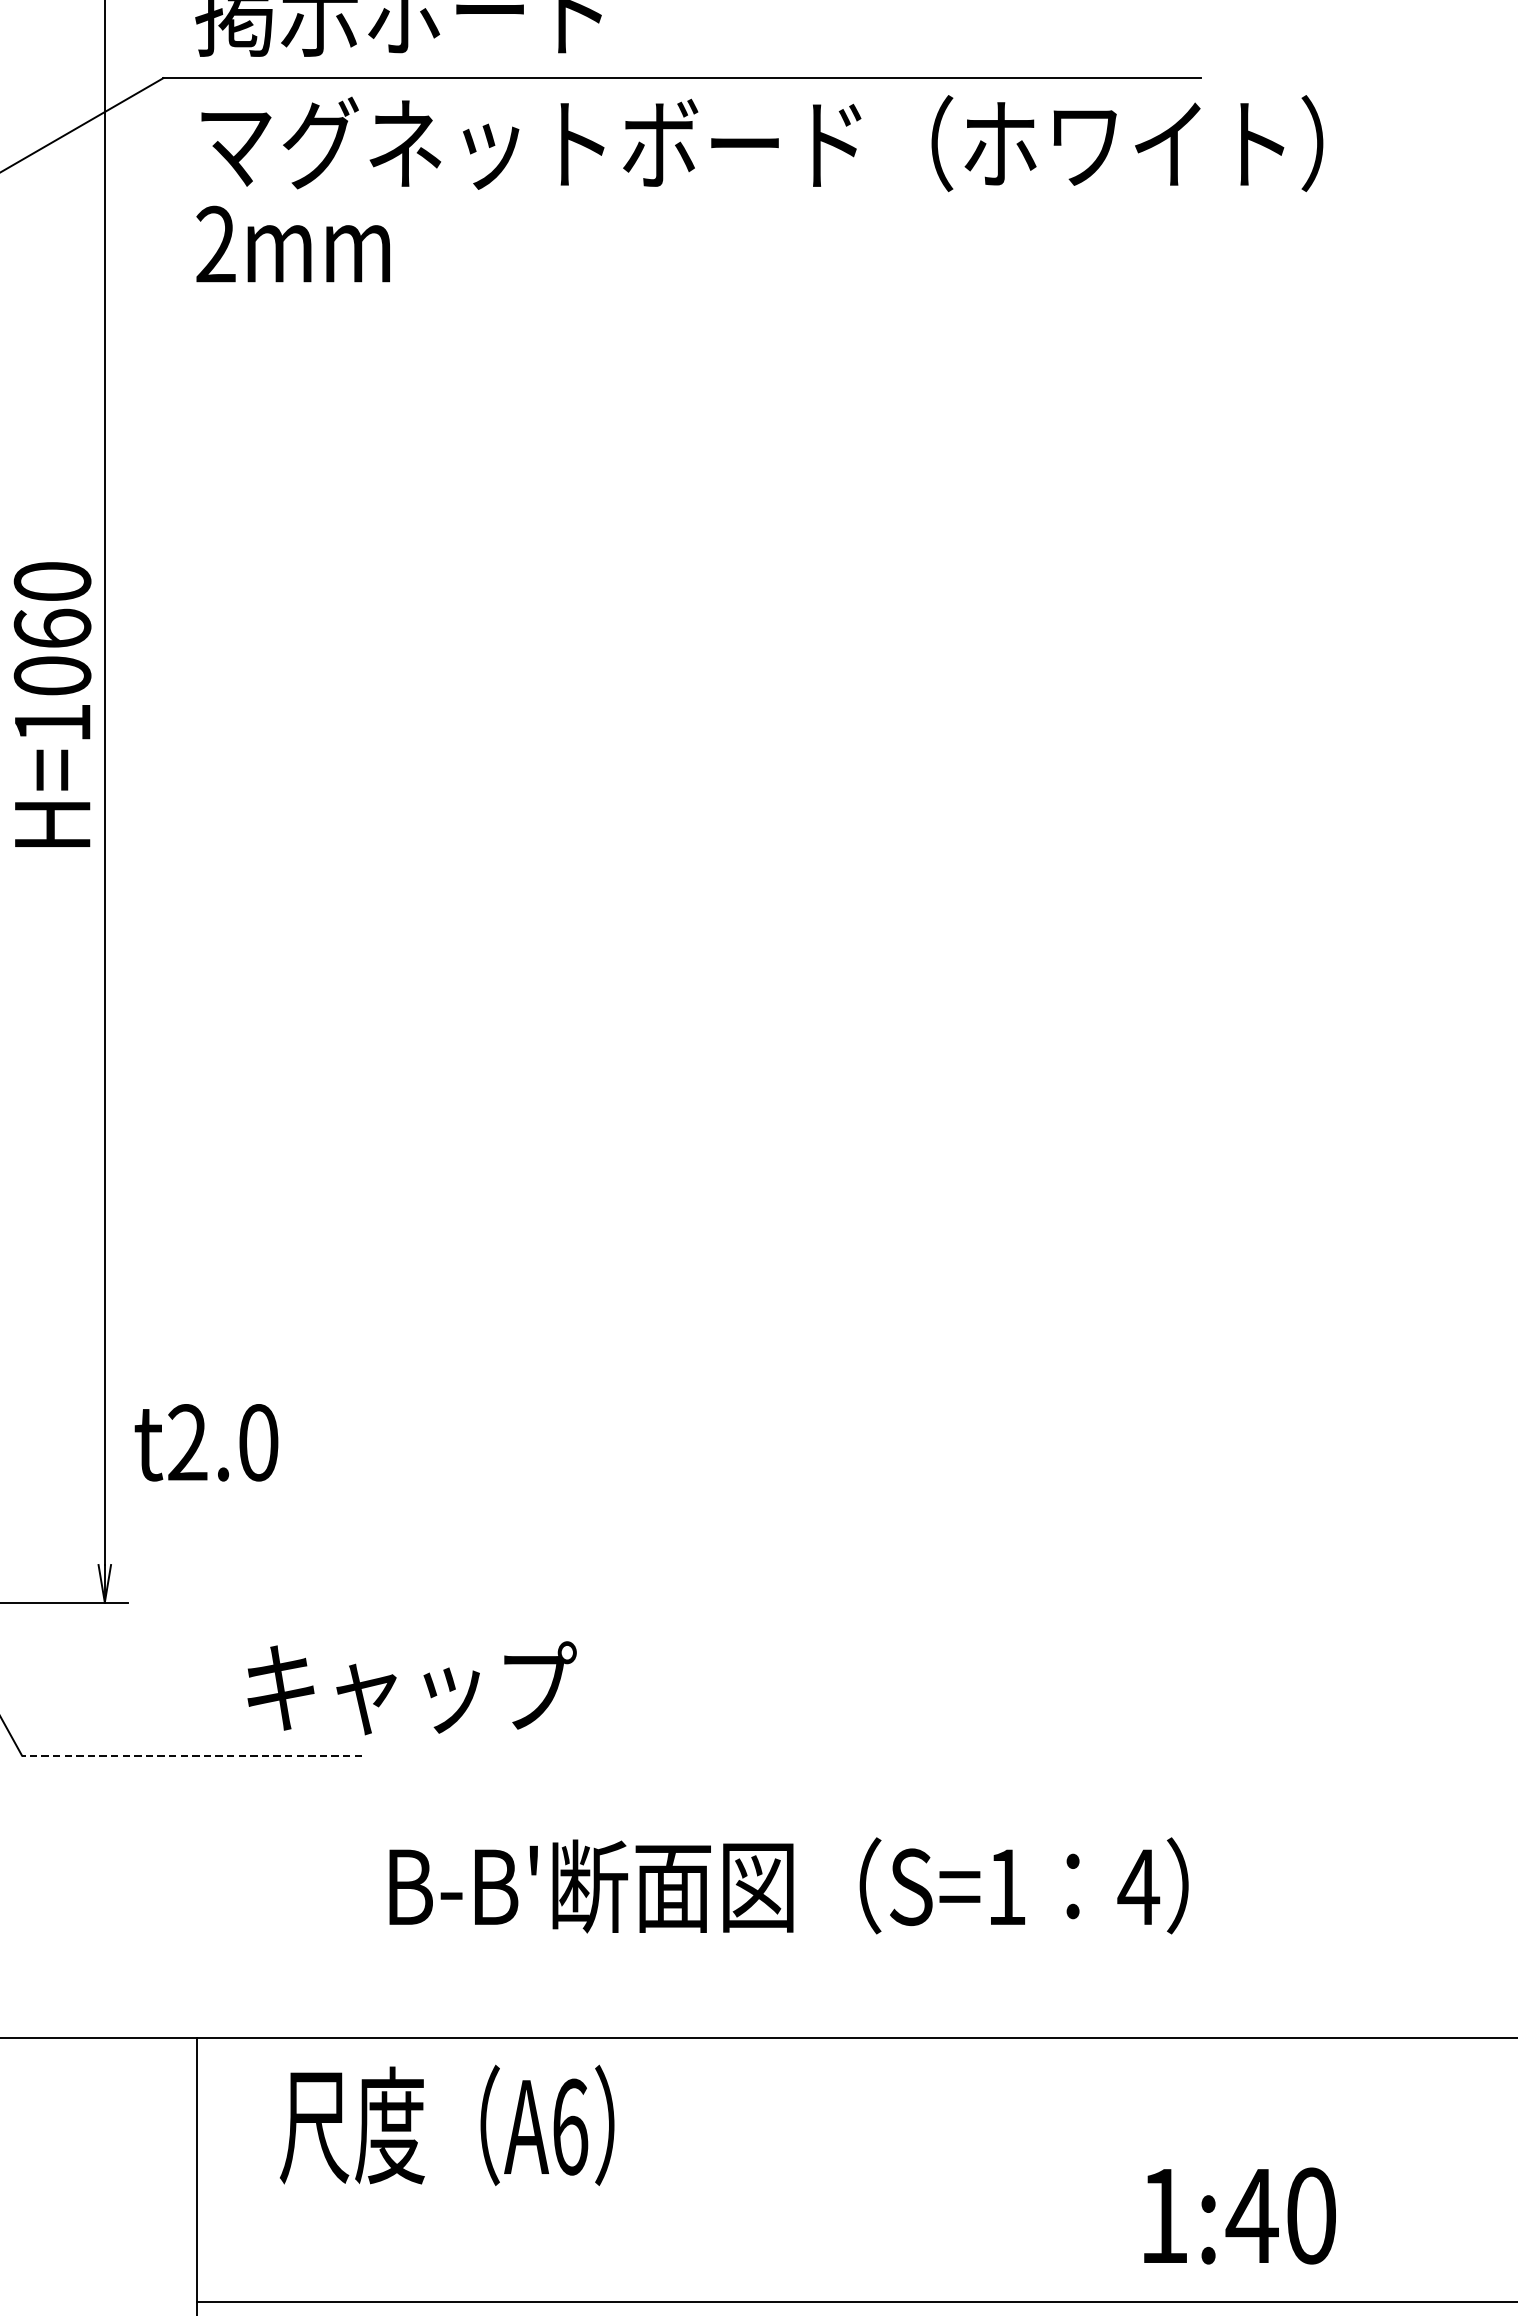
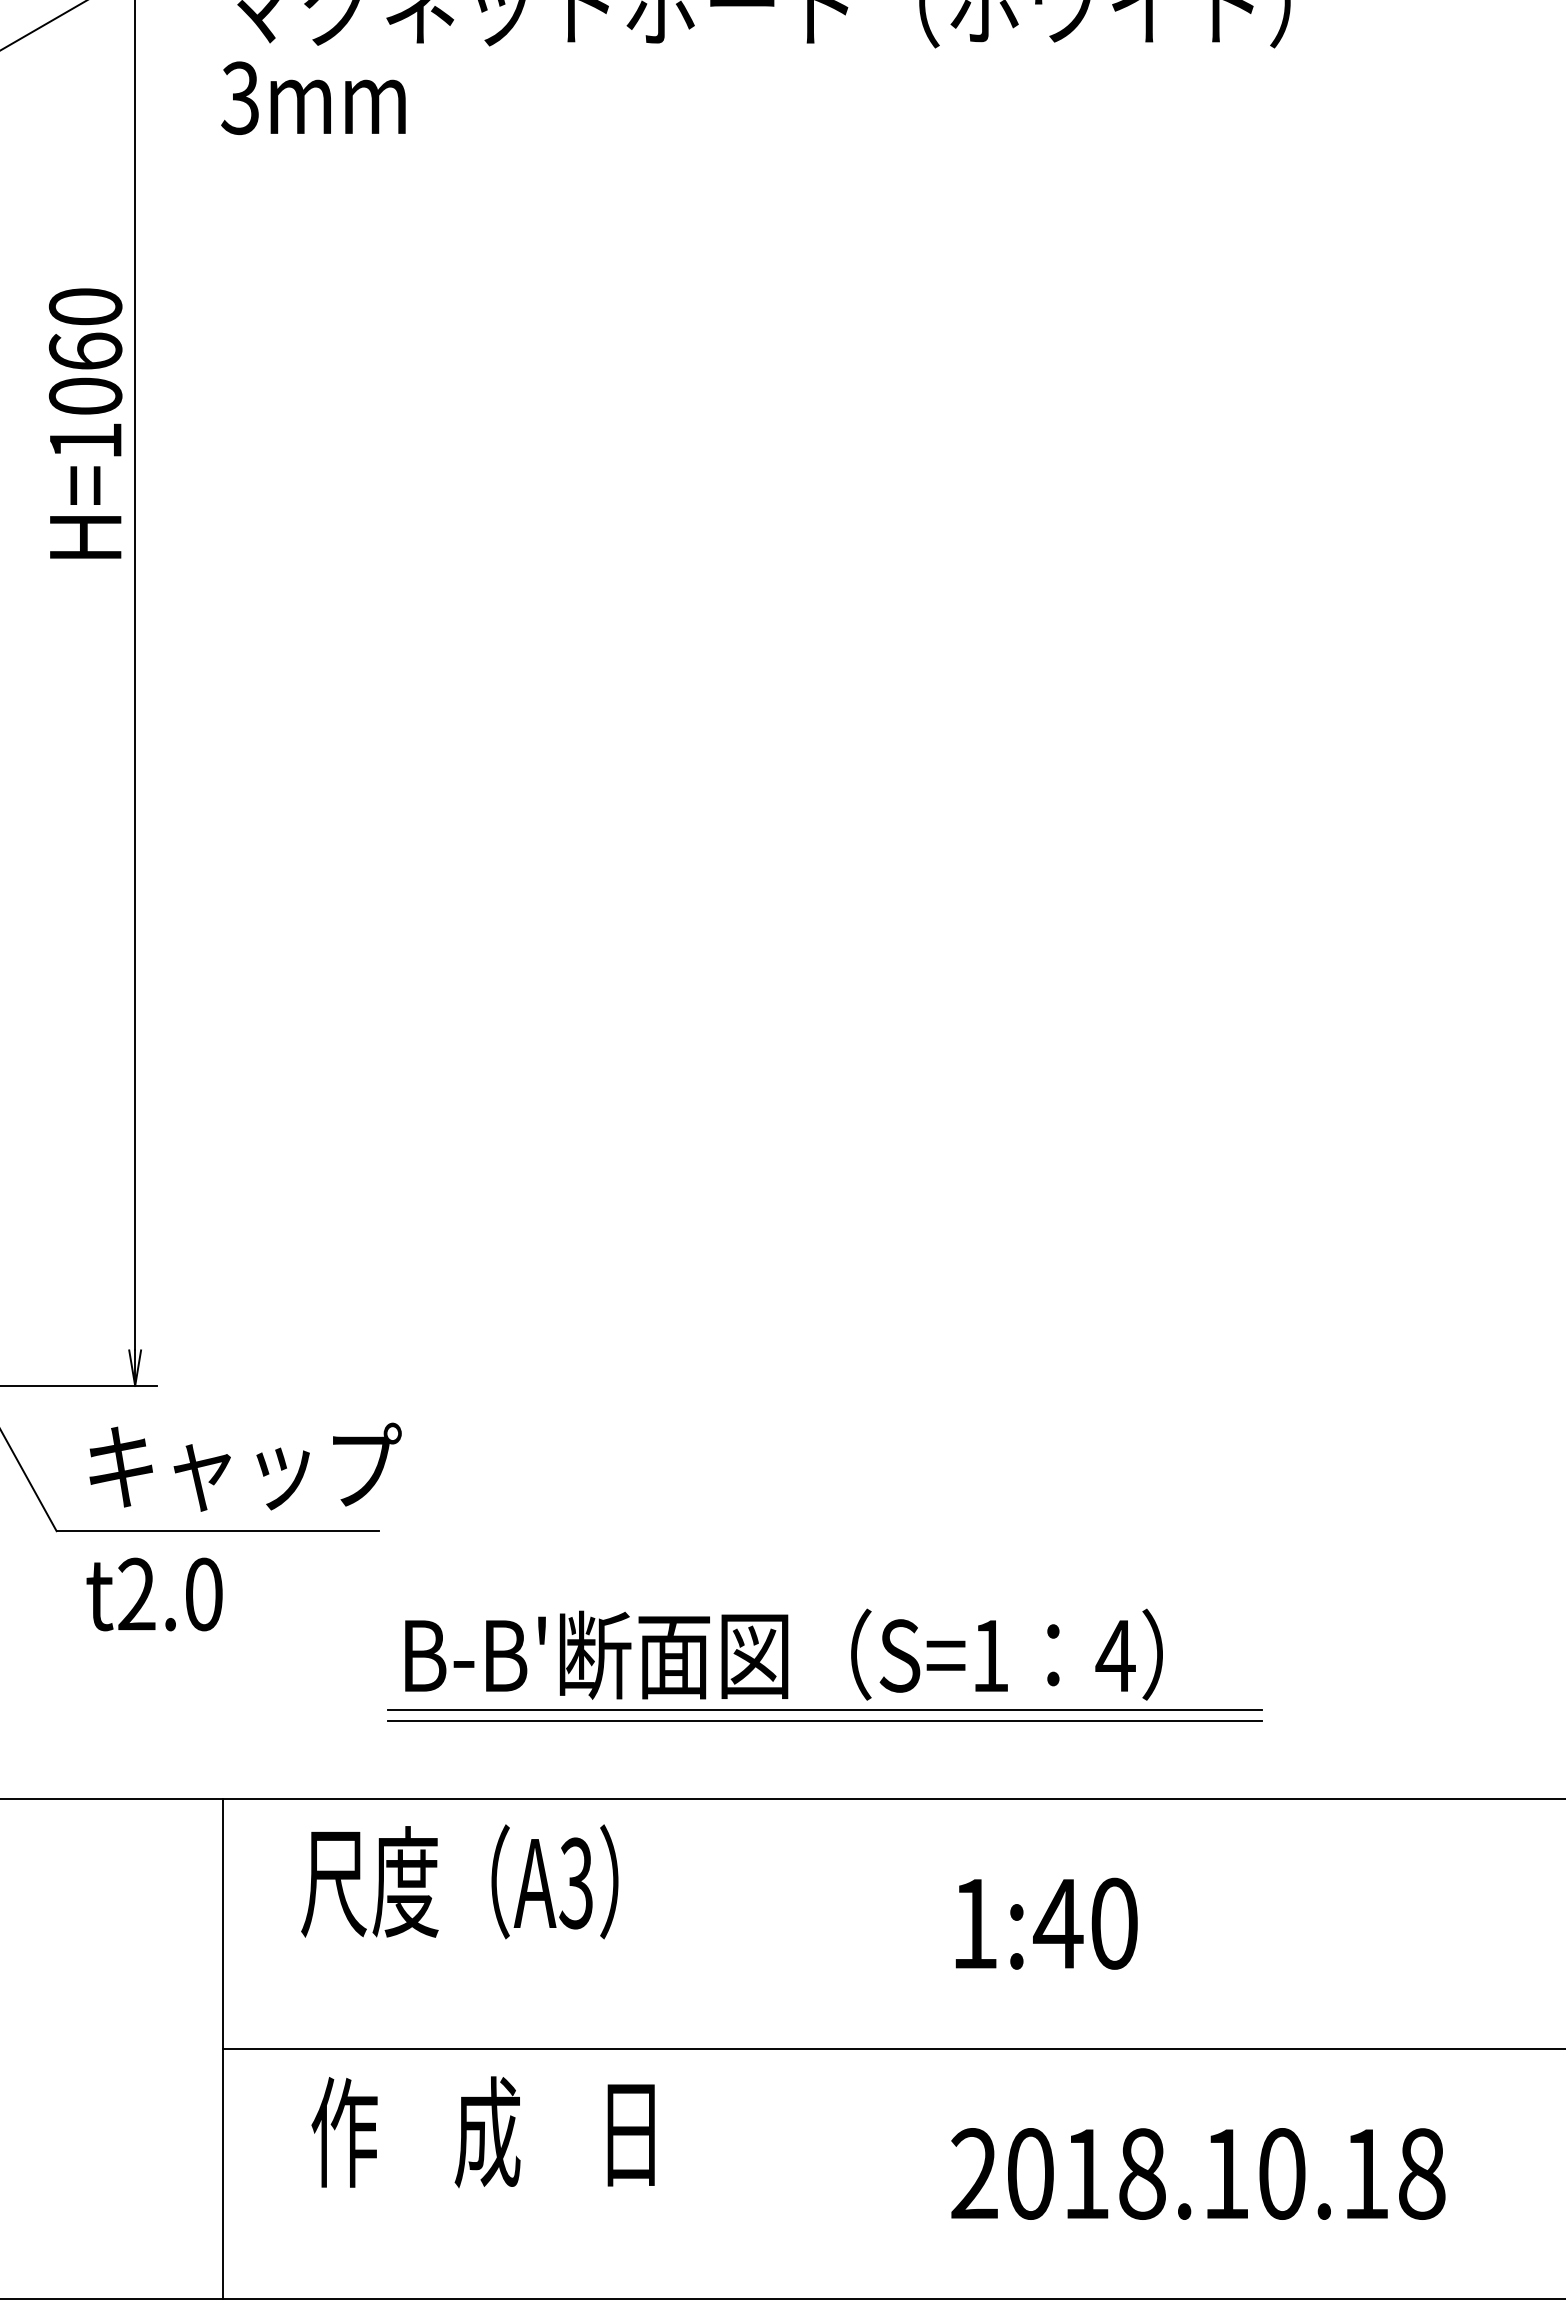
text: (215, 244) -> (240, 98), 2mm -> 3mm
text: (52, 704) -> (85, 423), moved
text: (206, 1442) -> (154, 1594), moved
text: (412, 1687) -> (245, 1466), moved
line: (191, 1755) -> (217, 1531), dashed -> solid
line: (831, 1944) -> (824, 1710), added
line: (831, 1956) -> (824, 1721), added
text: (570, 2127) -> (576, 1883), A6 -> A3
text: (1239, 2215) -> (1046, 1923), moved

